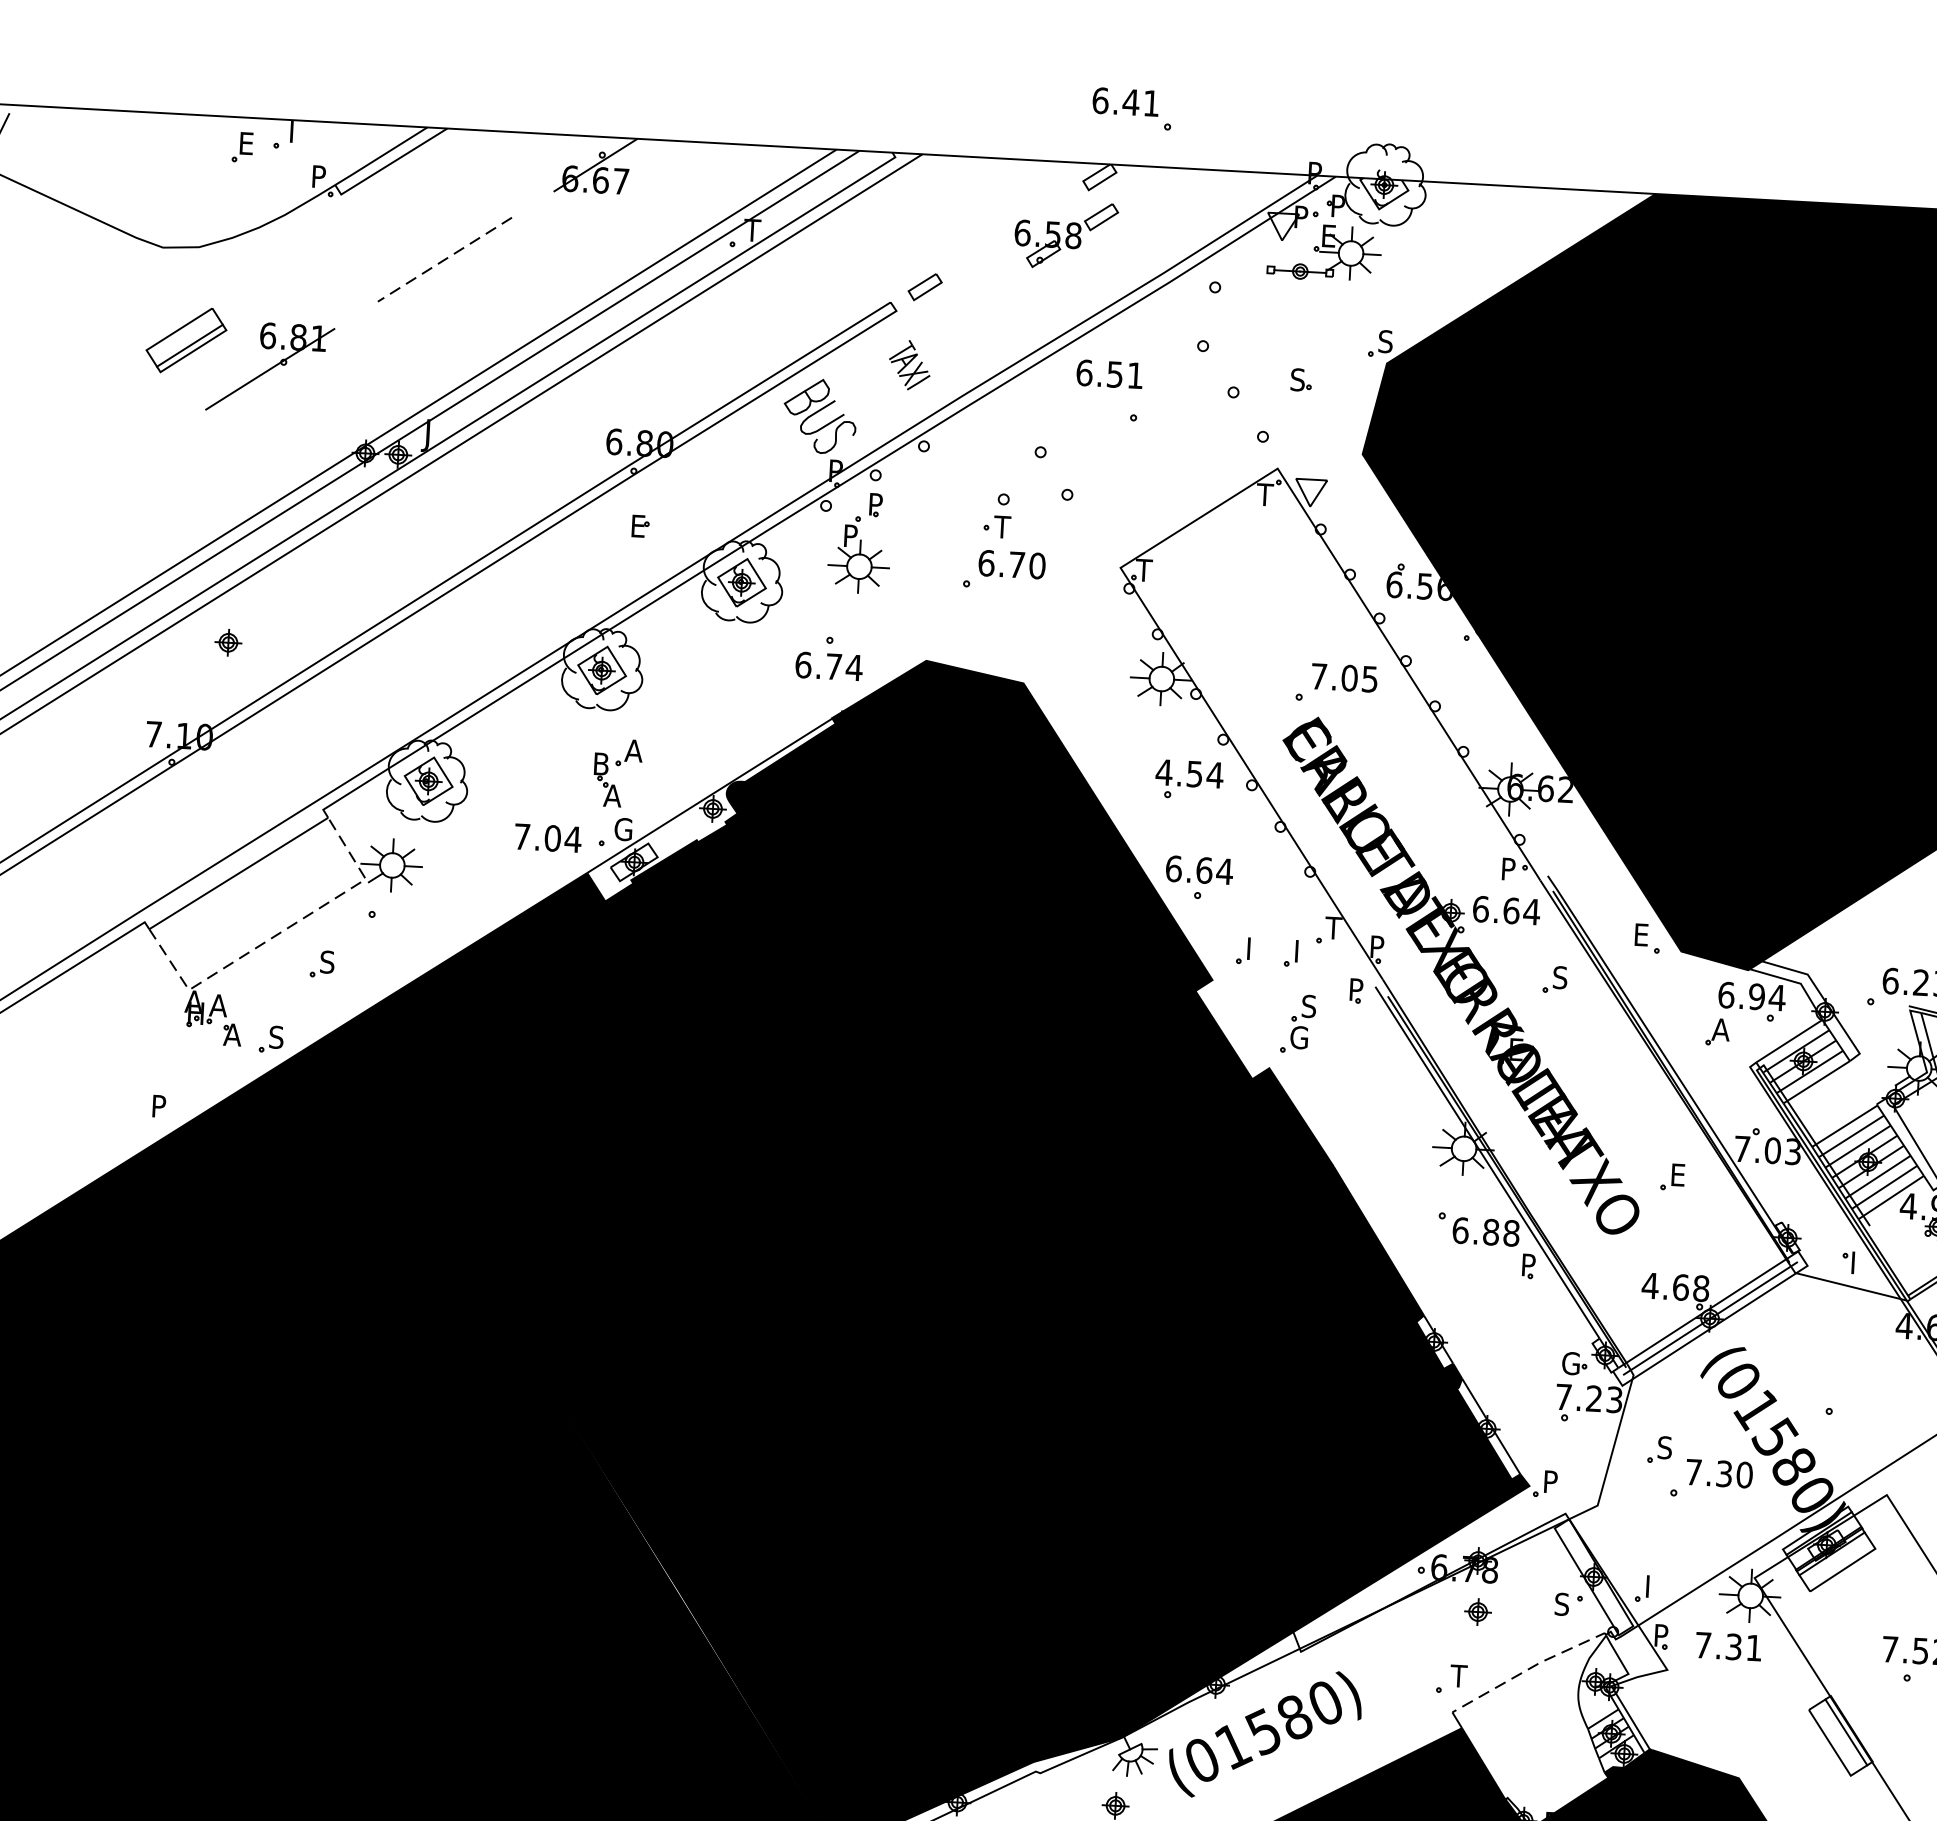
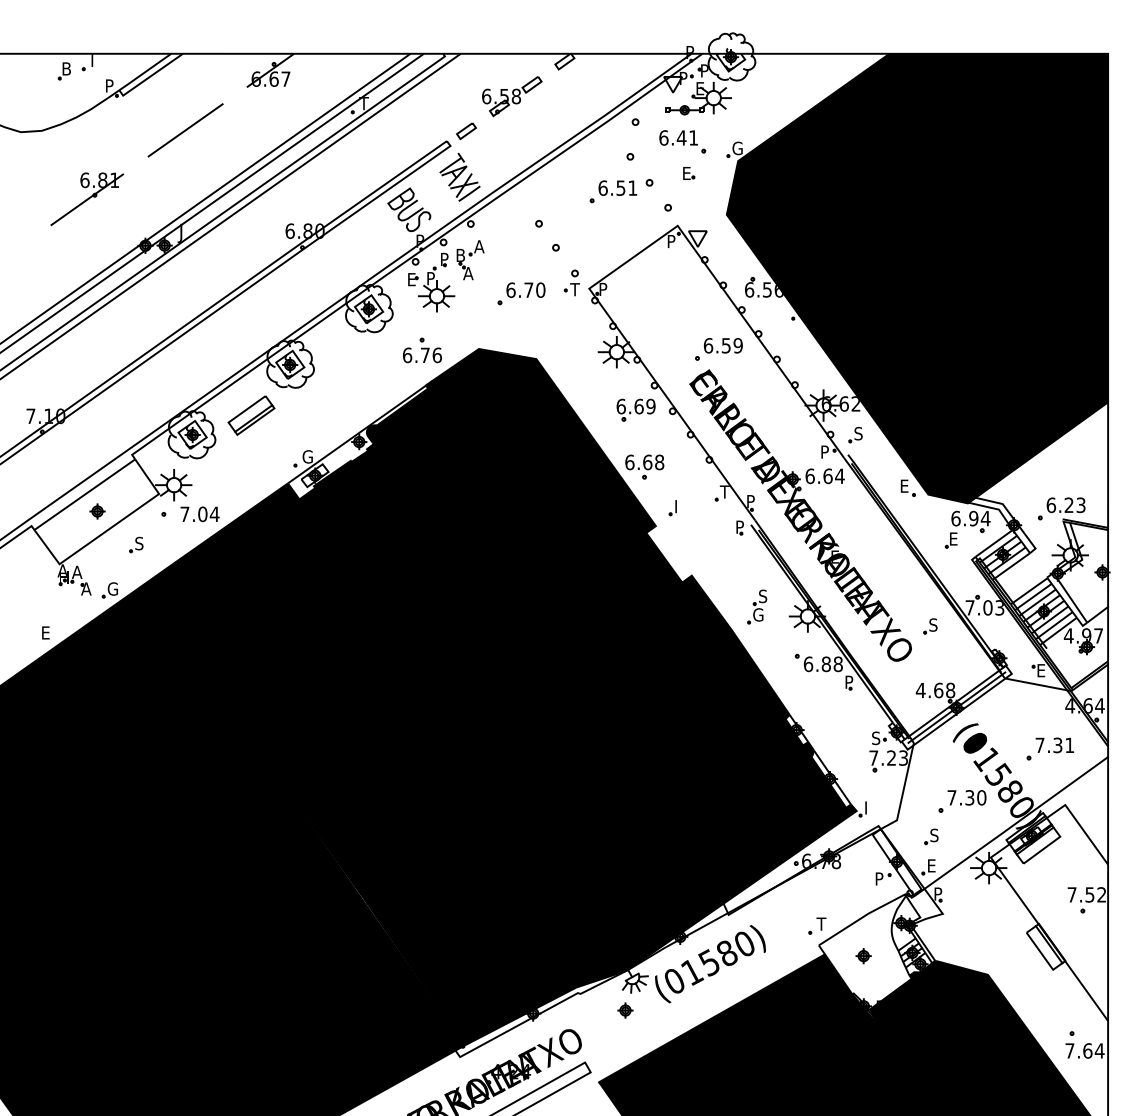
part: (1132, 108) -> (682, 141), moved
text: (250, 143) -> (68, 68), E -> B
part: (1066, 235) -> (512, 96), moved
line: (444, 259) -> (185, 130), dashed -> solid
part: (186, 340) -> (251, 415), moved
text: (1387, 341) -> (737, 148), S -> G
part: (909, 364) -> (459, 176), size x1.67
text: (1109, 373) -> (617, 187), moved
text: (1297, 379) -> (686, 173), S -> E
text: (1265, 494) -> (671, 241), T -> P
part: (996, 514) -> (571, 282), moved
part: (641, 526) -> (413, 279), moved
text: (1143, 568) -> (602, 288), T -> P
part: (228, 642) -> (97, 511), moved
text: (854, 668) -> (437, 355), 6.74 -> 6.76
text: (1343, 677) -> (722, 345), 7.05 -> 6.59
part: (617, 773) -> (470, 260), moved
text: (1188, 773) -> (635, 406), 4.54 -> 6.69
text: (547, 838) -> (199, 514), moved
text: (1224, 871) -> (659, 462), 6.64 -> 6.68
line: (277, 935) -> (109, 529), dashed -> solid
part: (1290, 954) -> (700, 508), removed
part: (1554, 980) -> (855, 435), moved
part: (1298, 1023) -> (757, 606), moved
text: (1720, 1028) -> (953, 538), A -> E
text: (277, 1036) -> (112, 588), S -> G
text: (160, 1105) -> (46, 632), P -> E
text: (1678, 1174) -> (933, 624), E -> S
text: (1860, 1262) -> (1042, 670), I -> E
text: (1570, 1363) -> (876, 738), G -> S
part: (1659, 1449) -> (931, 836), moved
text: (1551, 1477) -> (869, 805), P -> I
text: (1654, 1586) -> (932, 865), I -> E
text: (1562, 1603) -> (879, 878), S -> P
part: (1477, 1612) -> (863, 956), moved
text: (1728, 1646) -> (1054, 745), moved
line: (1529, 1668) -> (862, 917), dashed -> solid

